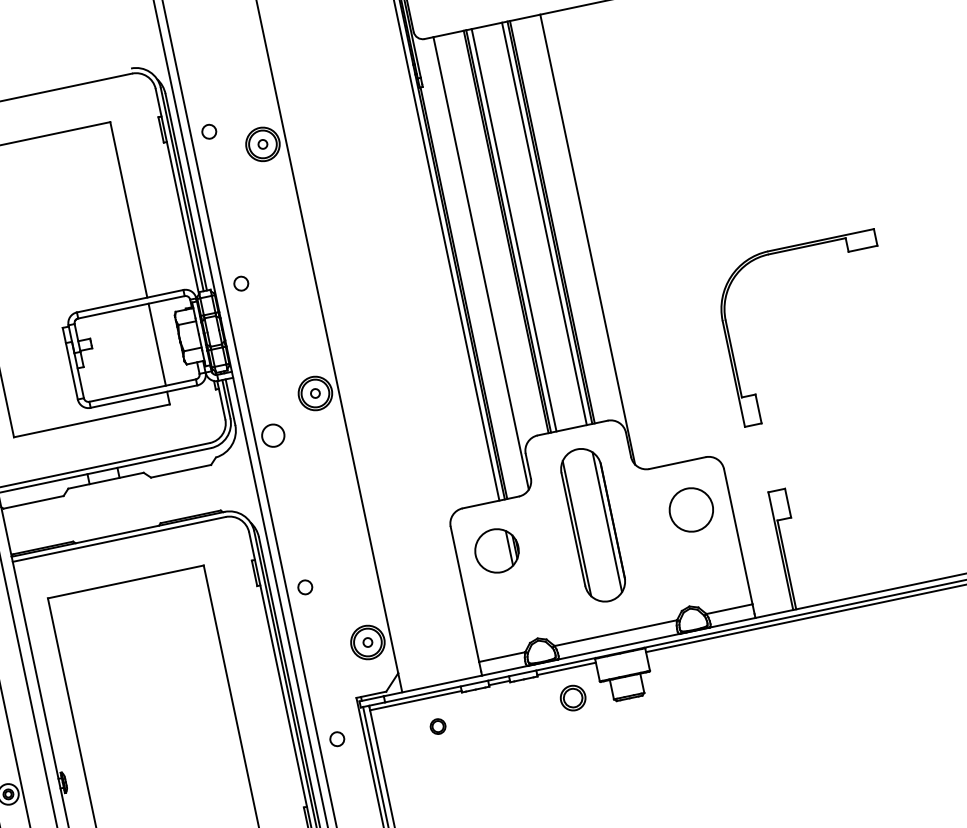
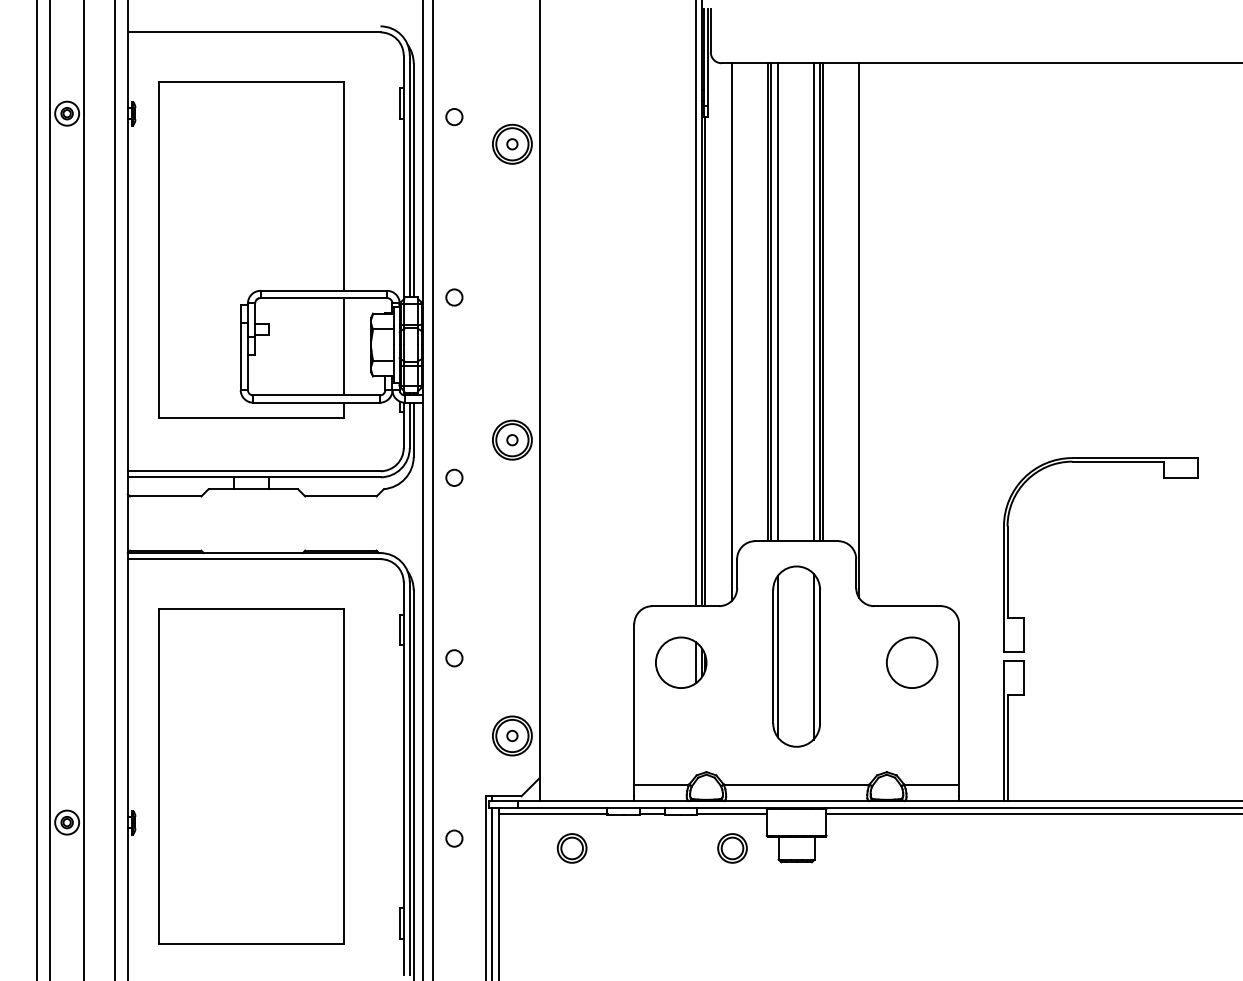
part: (792, 250) -> (1100, 462), moved
circle: (273, 435) -> (454, 477), size x0.62
part: (437, 726) -> (571, 848), size x1.67

